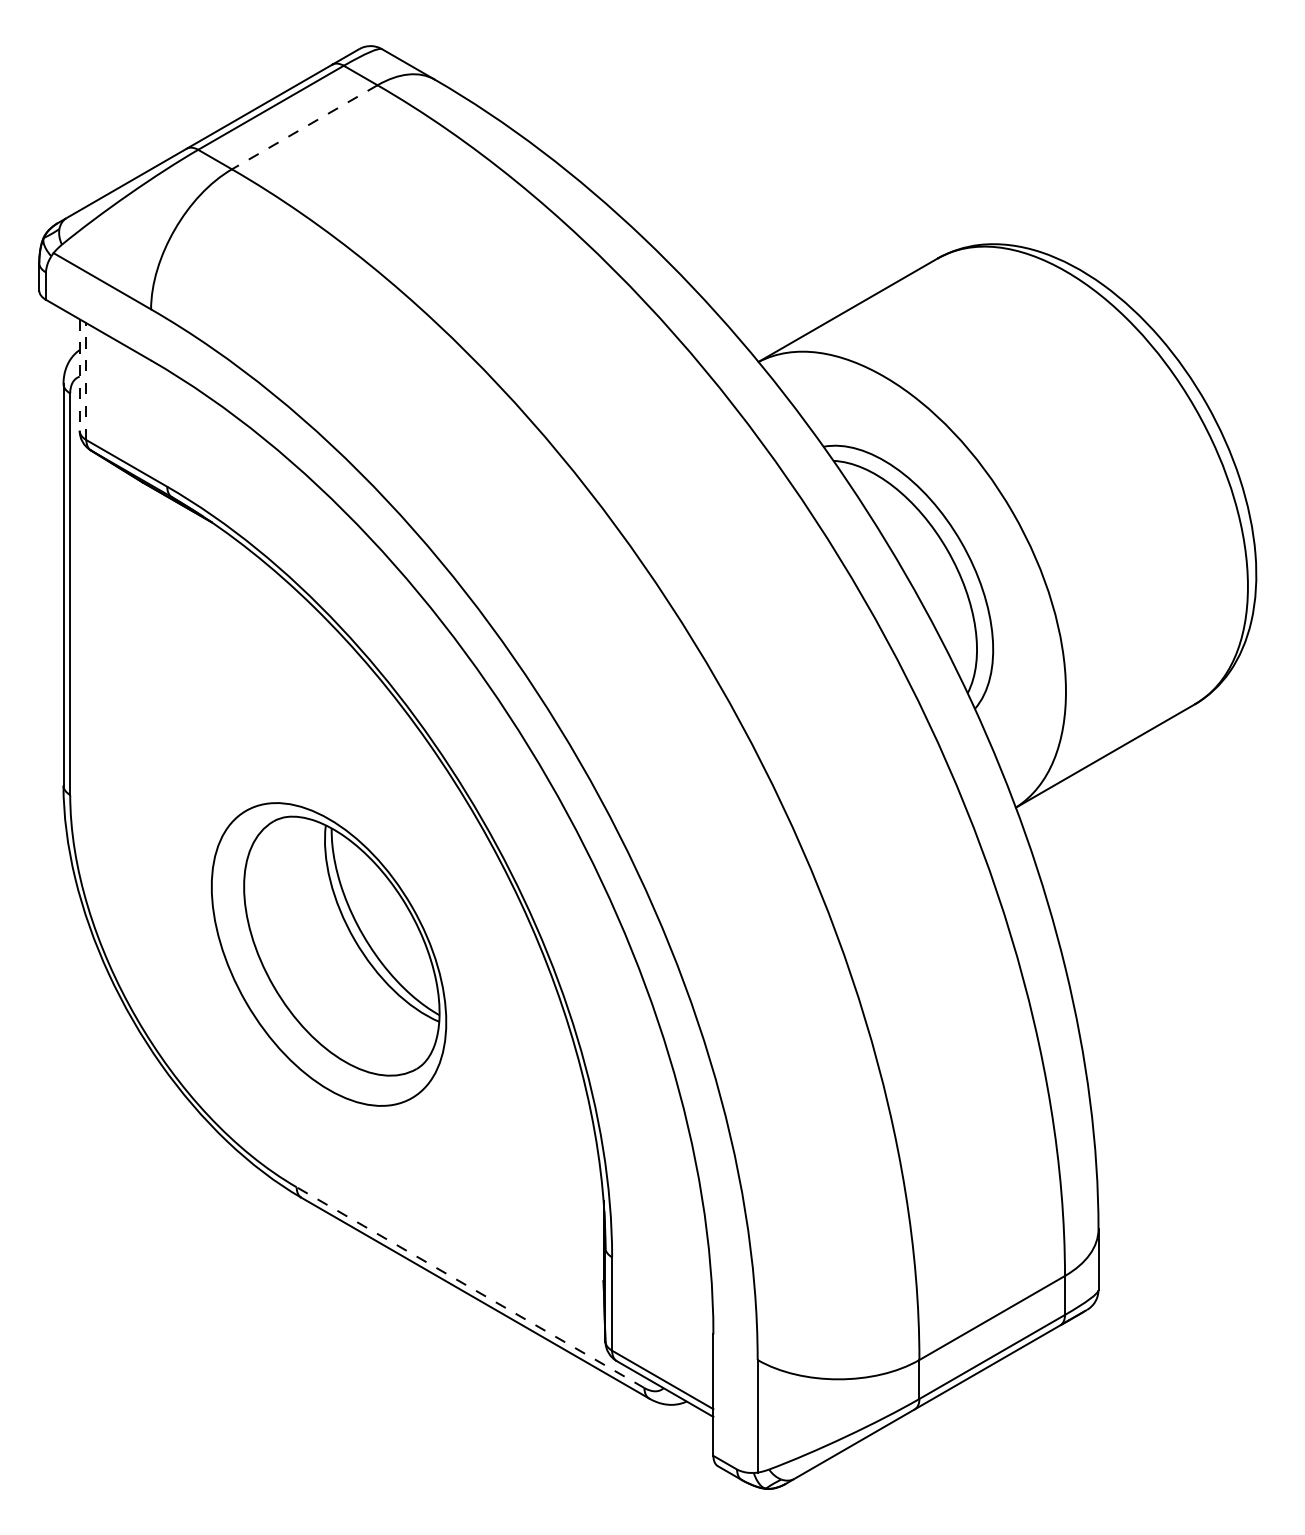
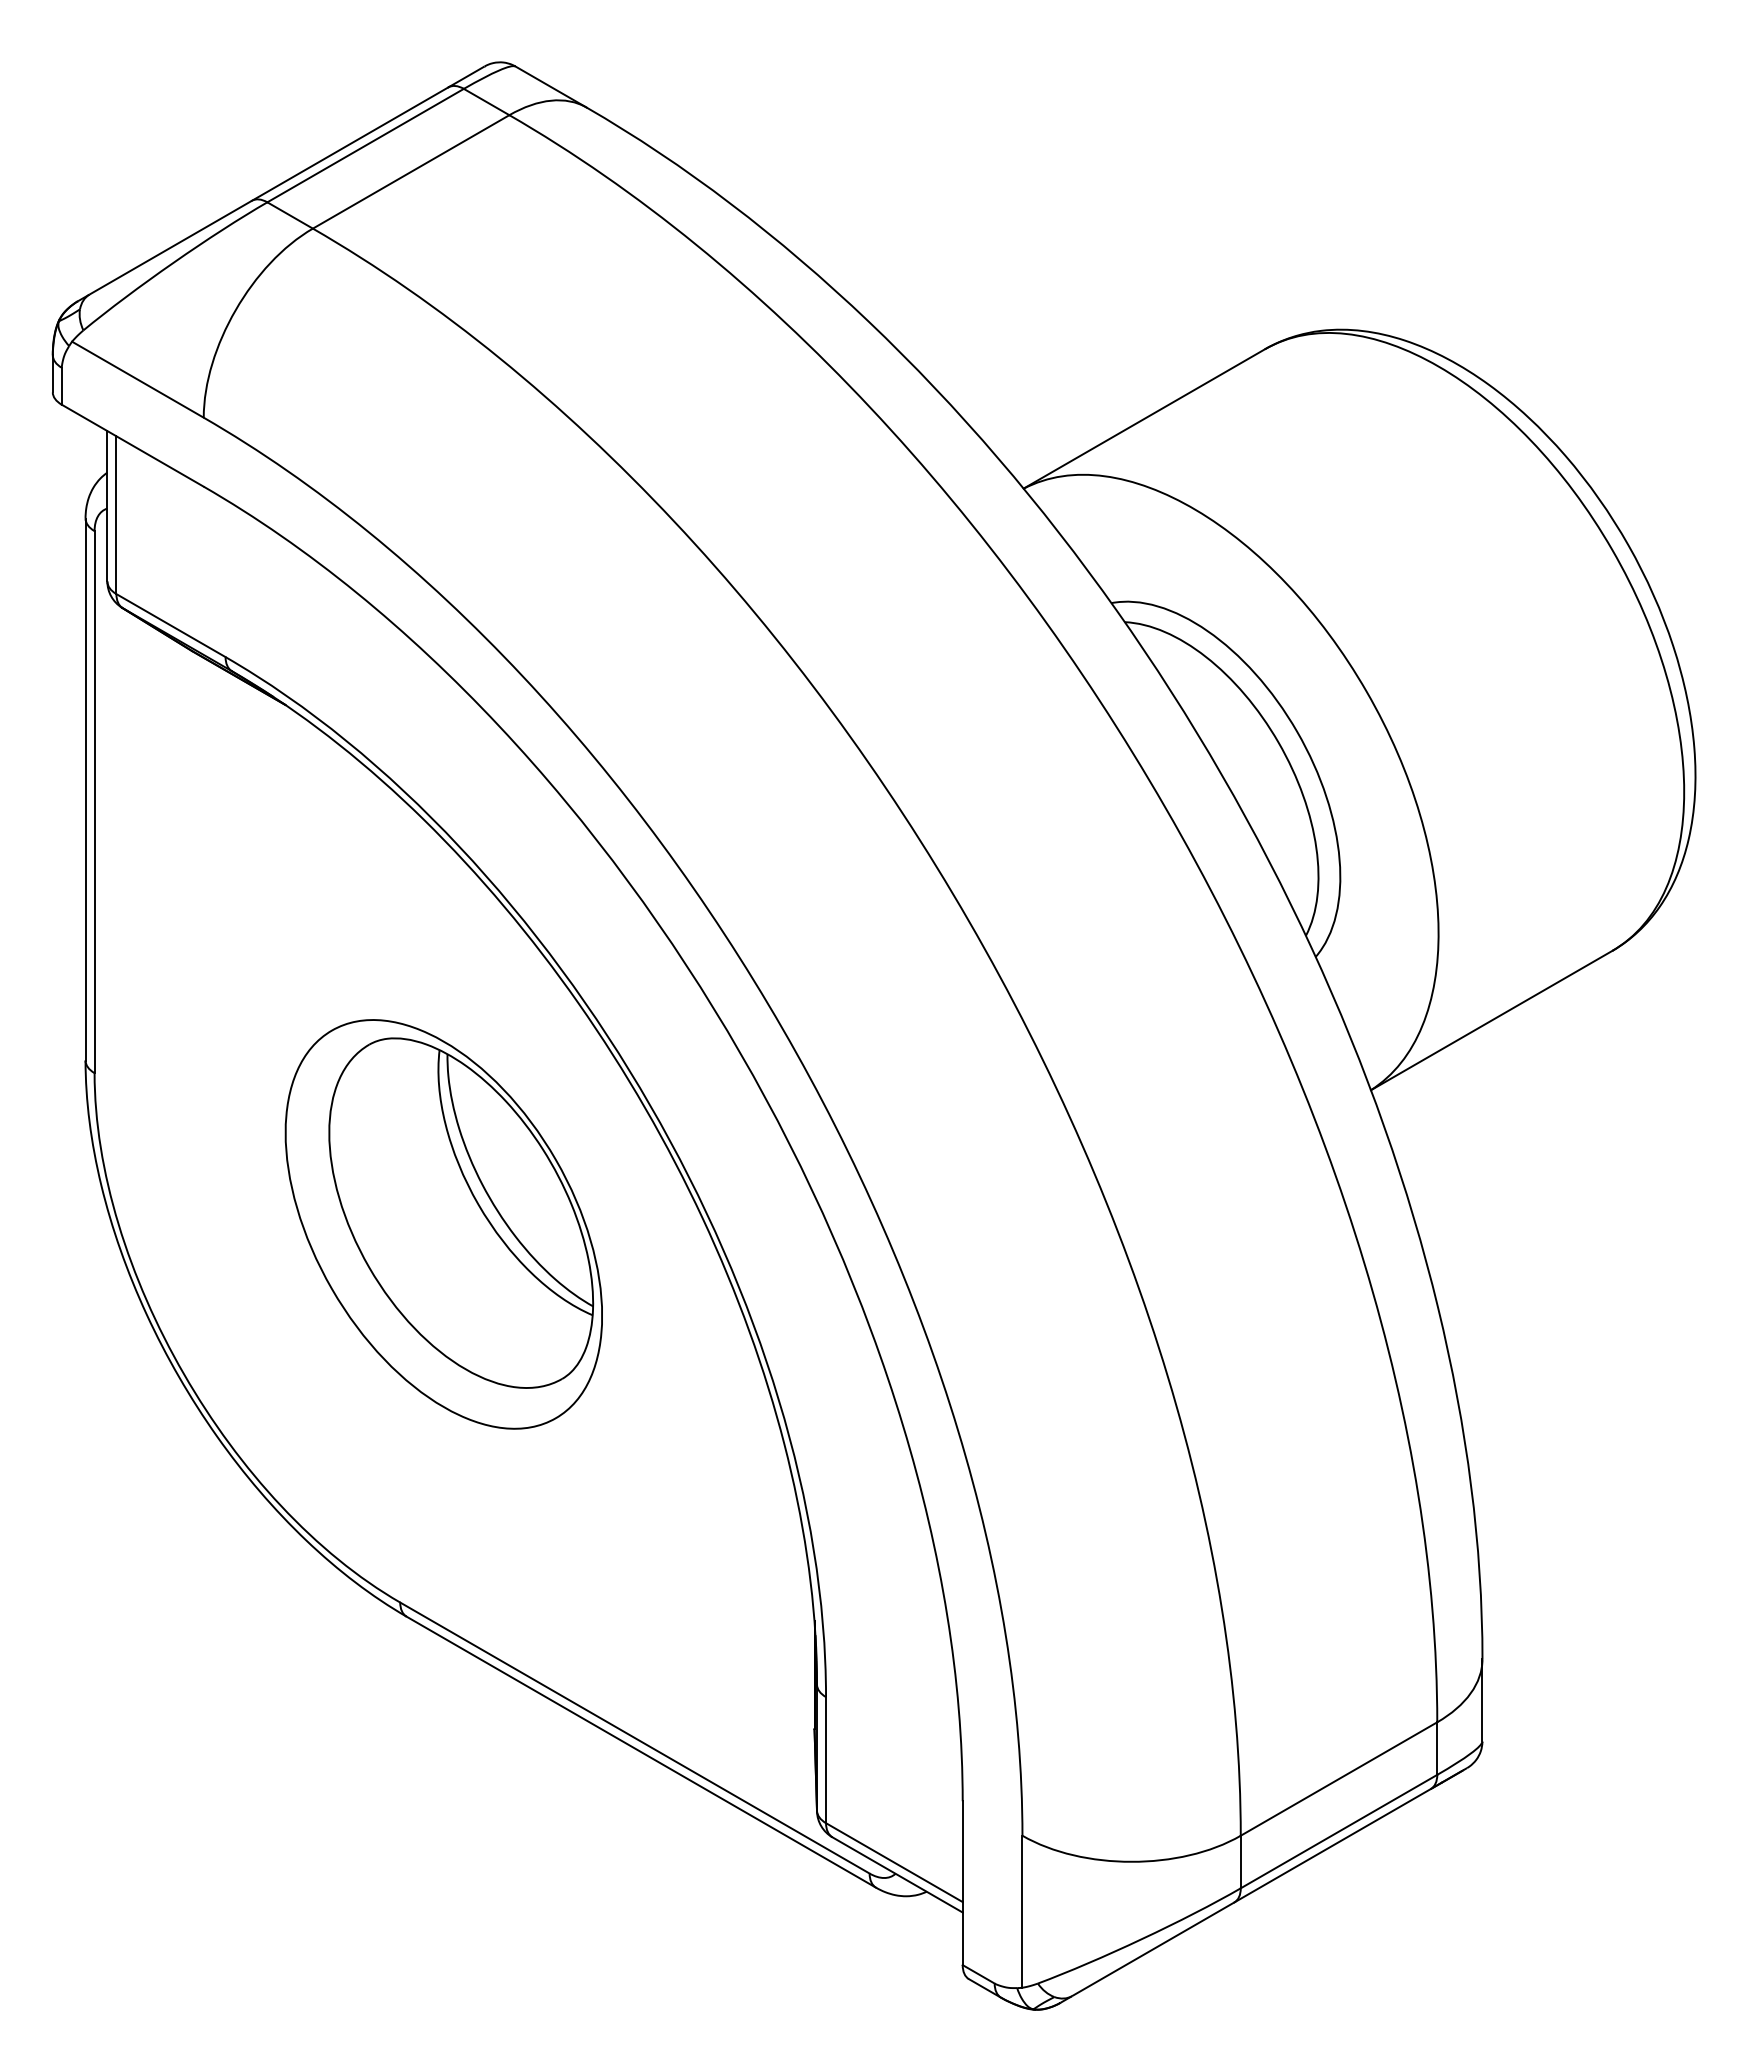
line: (304, 127) -> (410, 172), dashed -> solid
line: (79, 375) -> (107, 506), dashed -> solid
line: (86, 381) -> (116, 515), dashed -> solid
part: (328, 954) -> (443, 1224), moved
line: (470, 1287) -> (634, 1738), dashed -> solid

